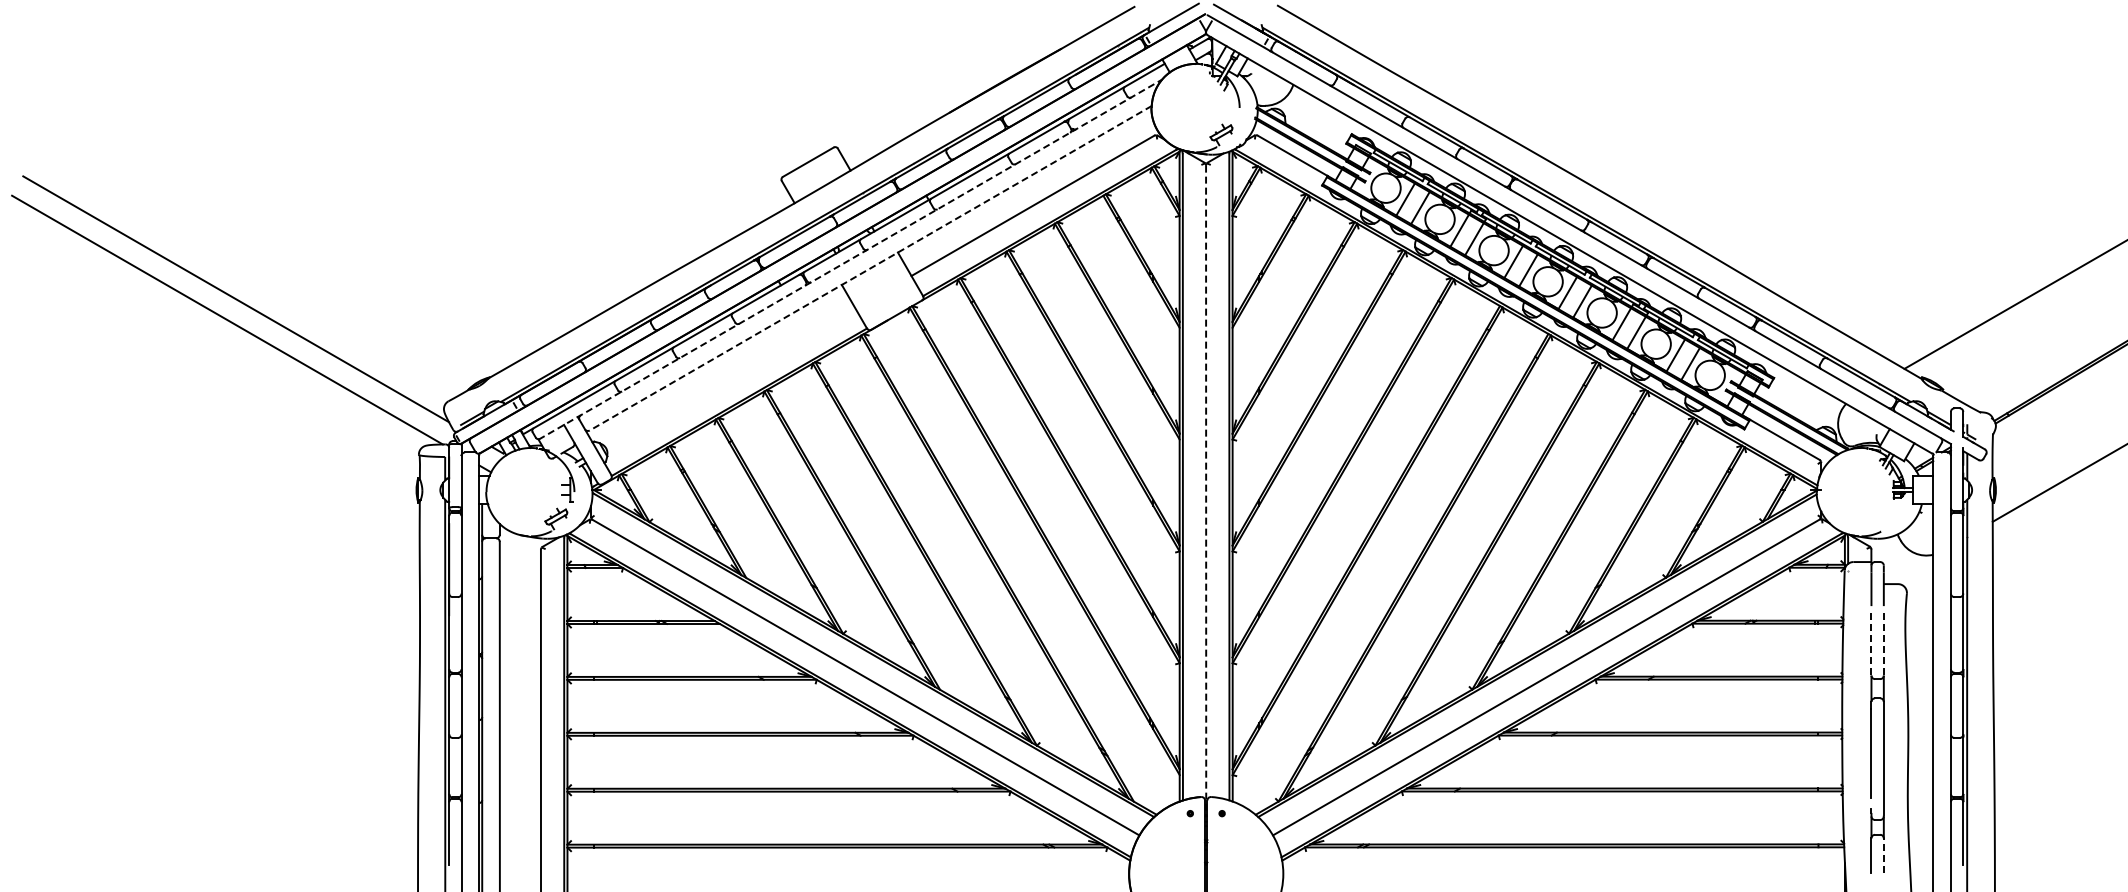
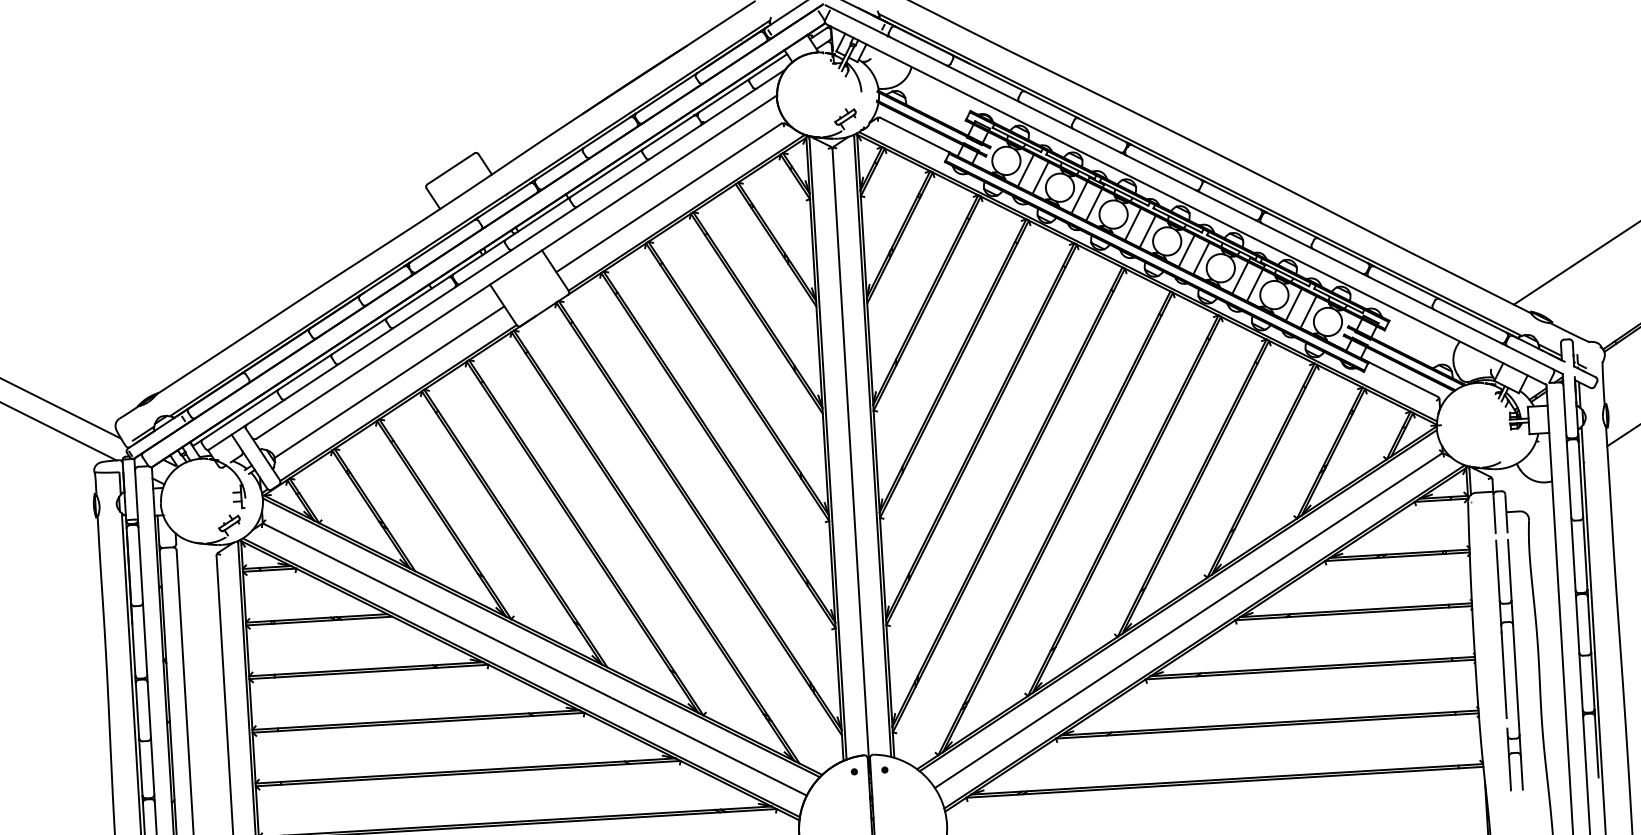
line: (850, 259) -> (496, 259), dashed -> solid
line: (870, 268) -> (516, 267), dashed -> solid
line: (731, 379) -> (389, 381), added
line: (1206, 490) -> (851, 461), dashed -> solid
line: (1871, 644) -> (1498, 570), dashed -> solid
line: (1883, 644) -> (1509, 570), dashed -> solid
line: (1883, 855) -> (1521, 772), dashed -> solid

